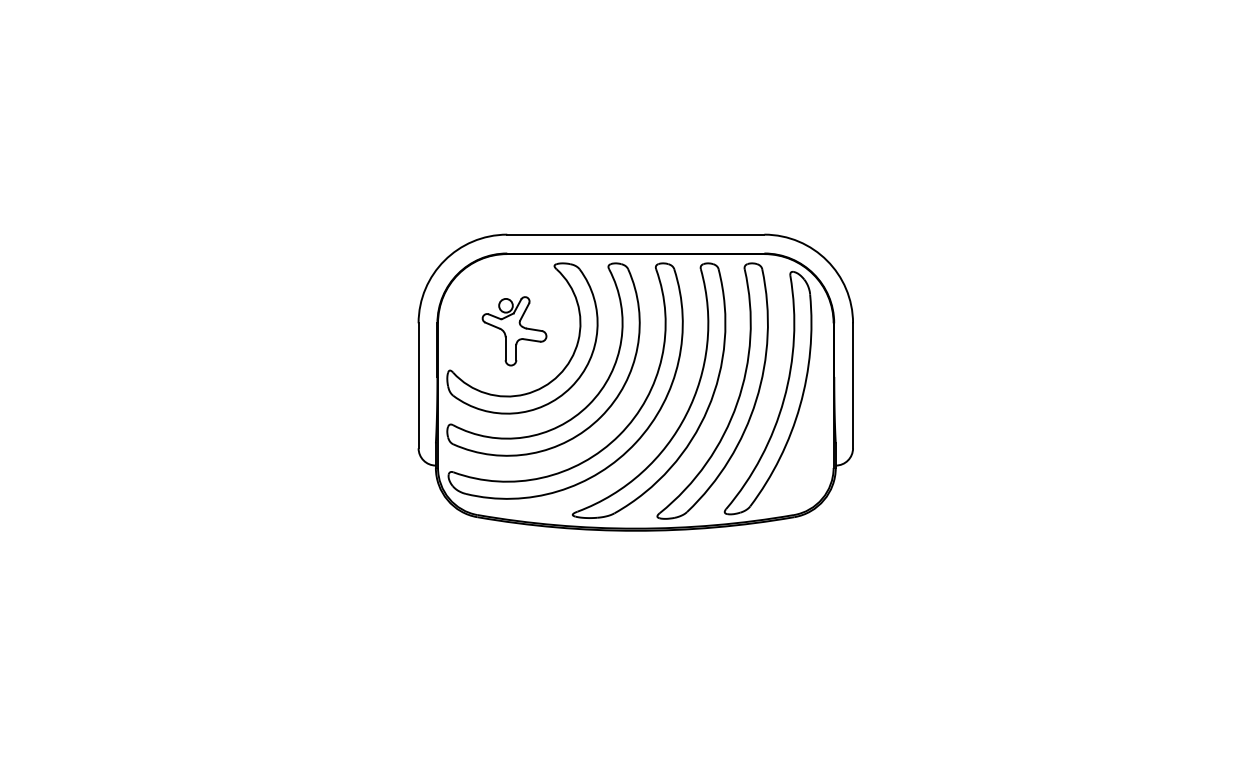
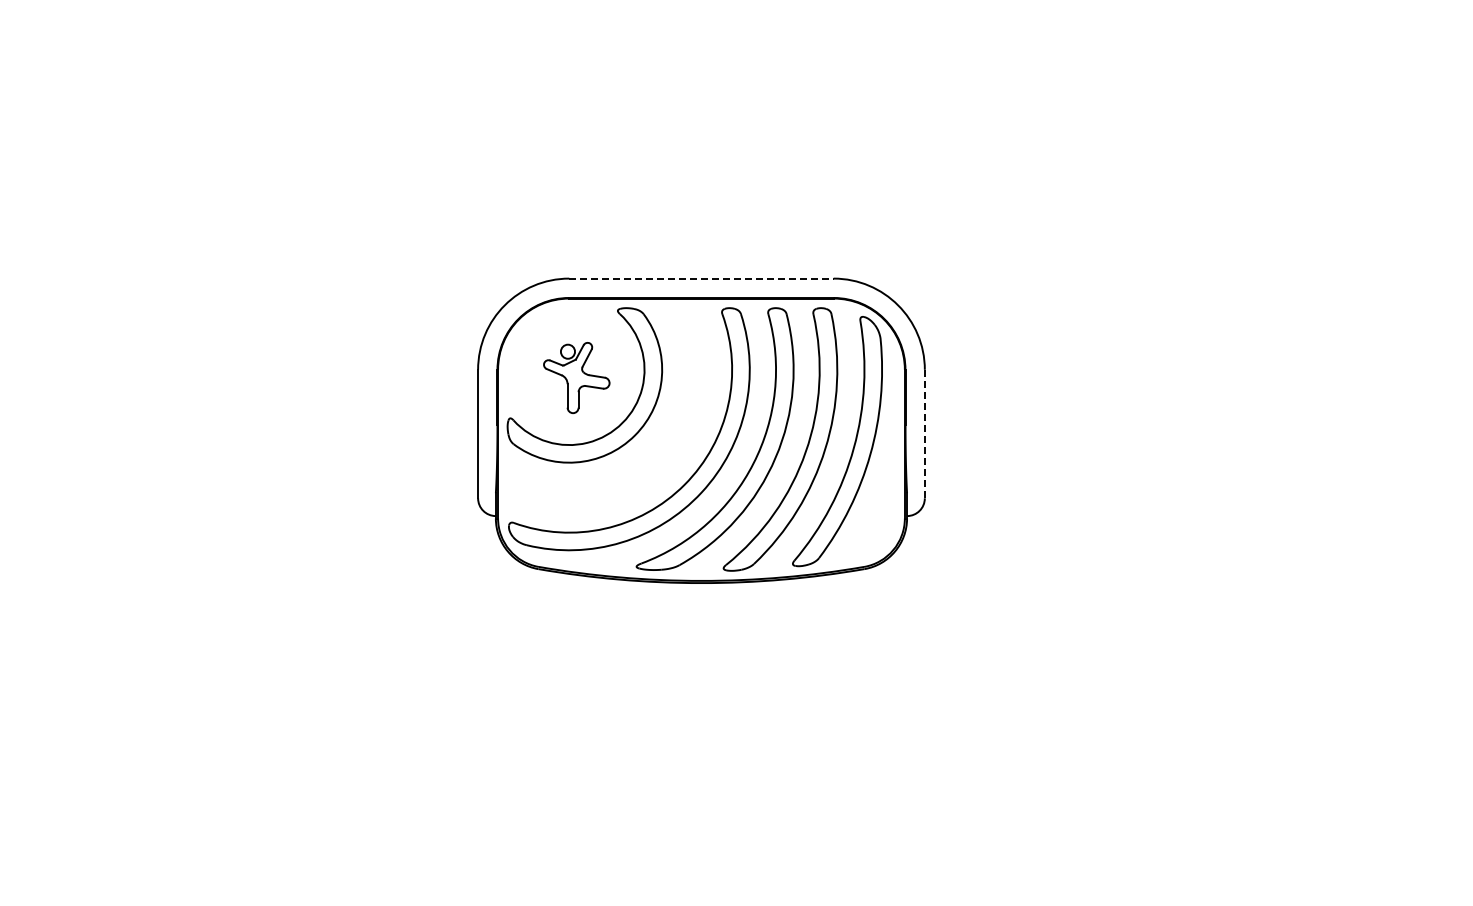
line: (635, 234) -> (701, 278), solid -> dashed
line: (852, 386) -> (924, 434), solid -> dashed
part: (588, 403) -> (652, 452), removed

